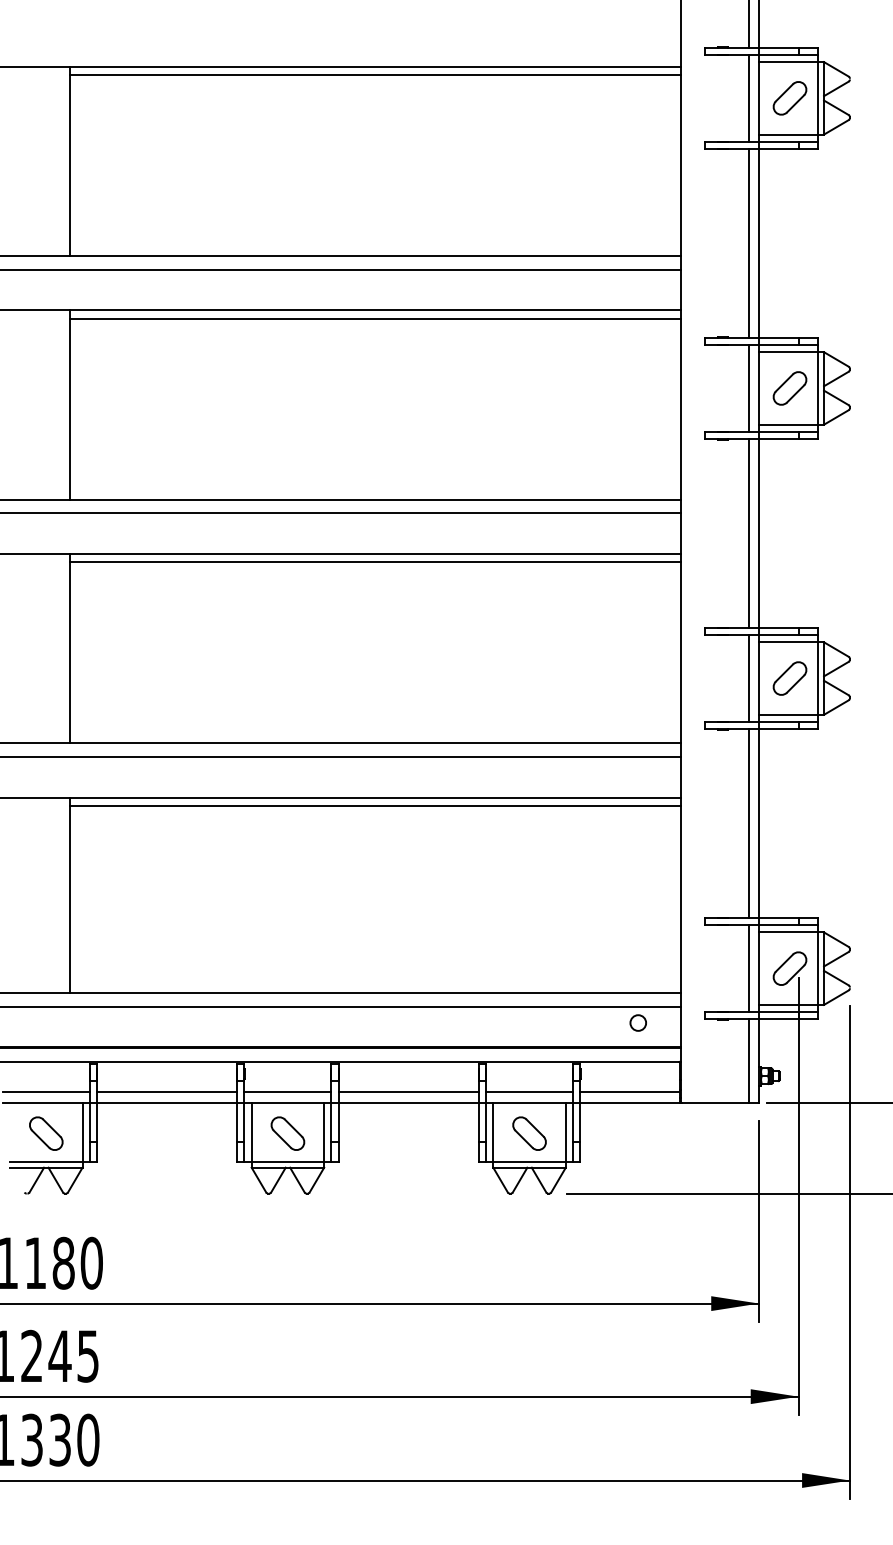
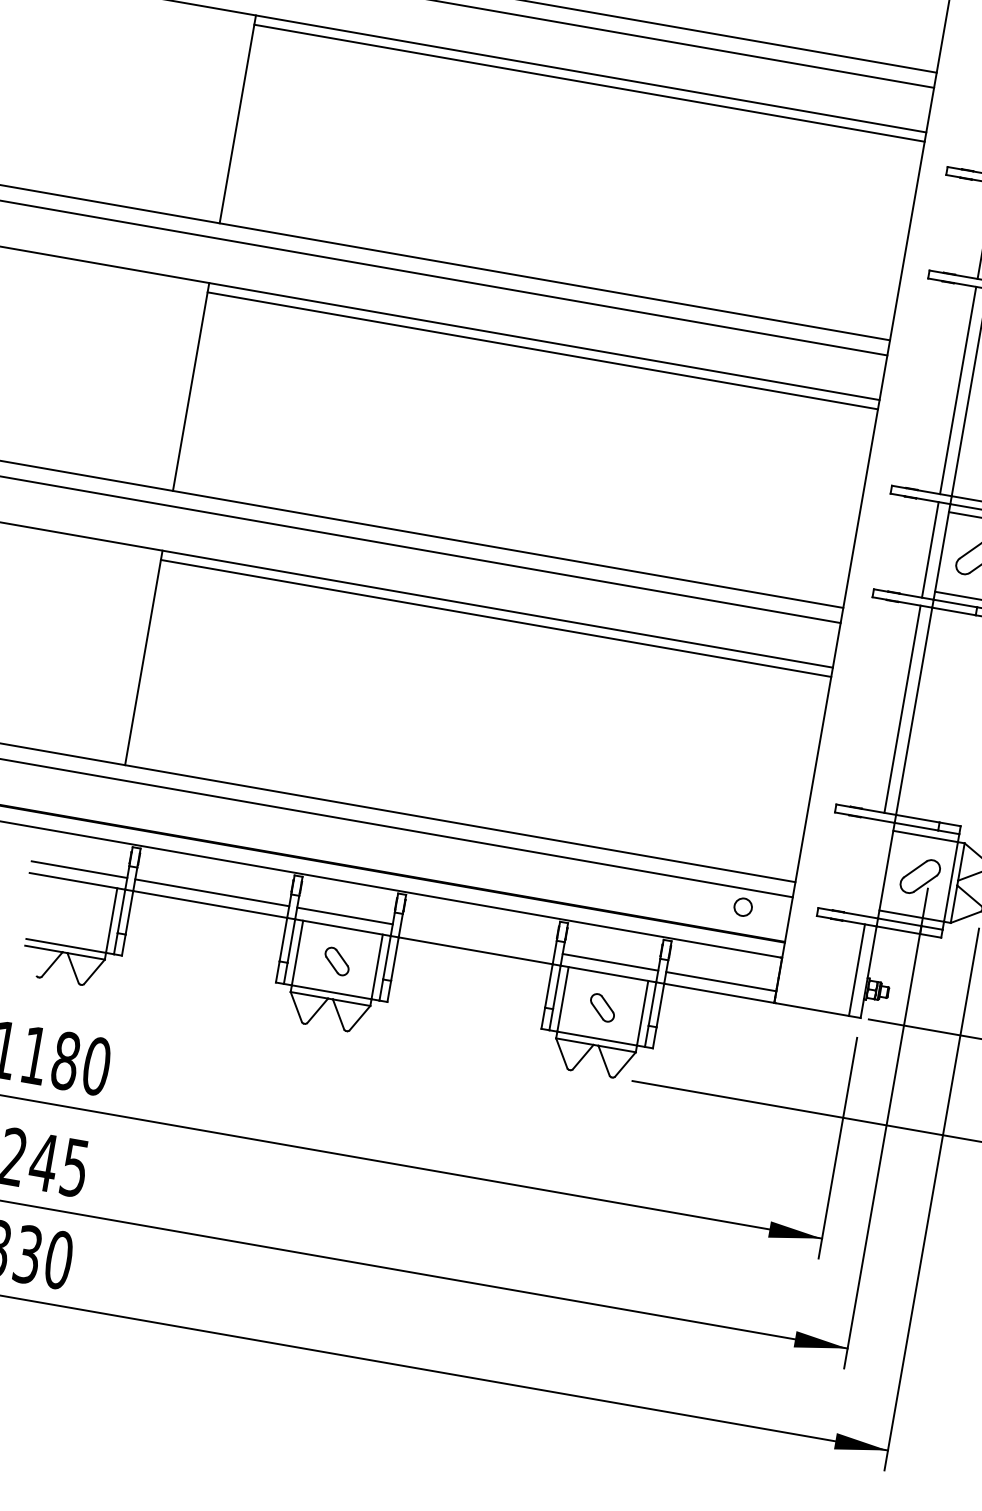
line: (748, 968) -> (874, 868), removed
line: (408, 1092) -> (477, 939), removed
part: (46, 1133) -> (71, 915), removed
part: (287, 1133) -> (336, 961), size x0.7
part: (529, 1133) -> (602, 1007), size x0.7

